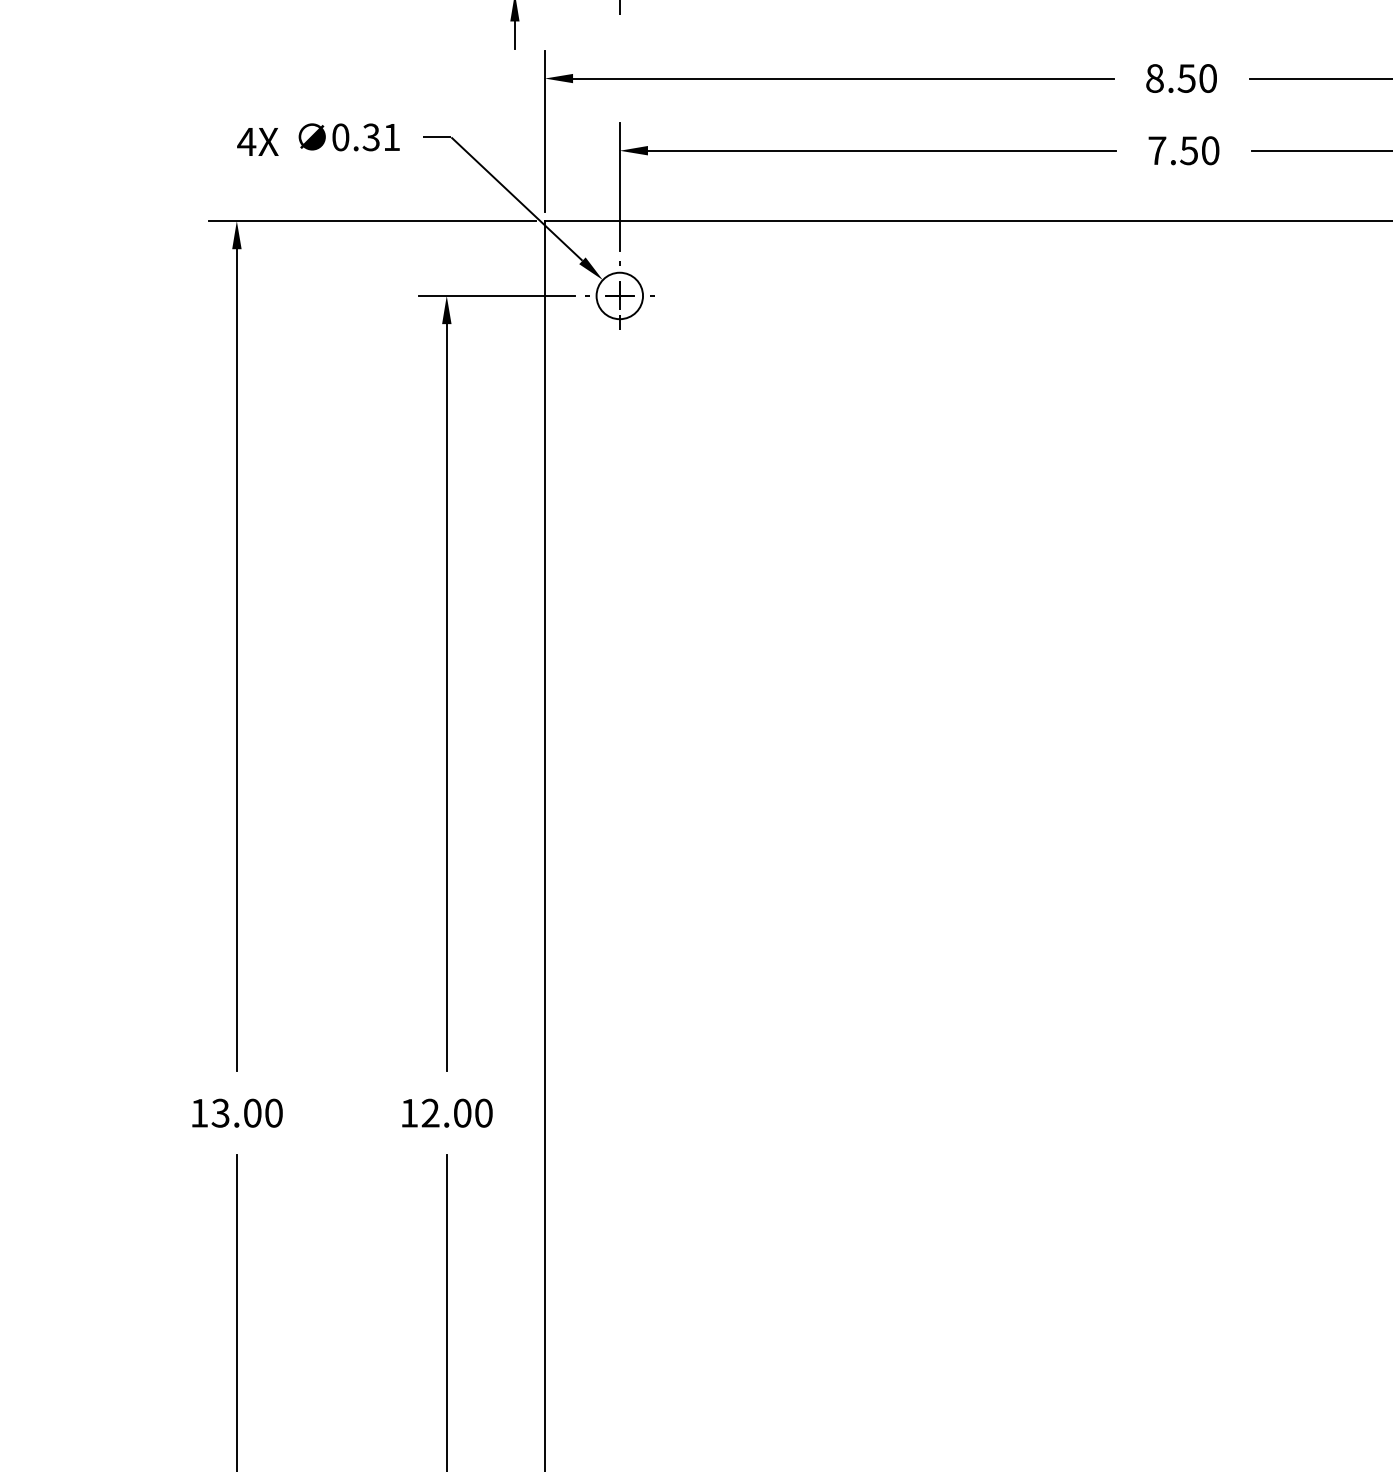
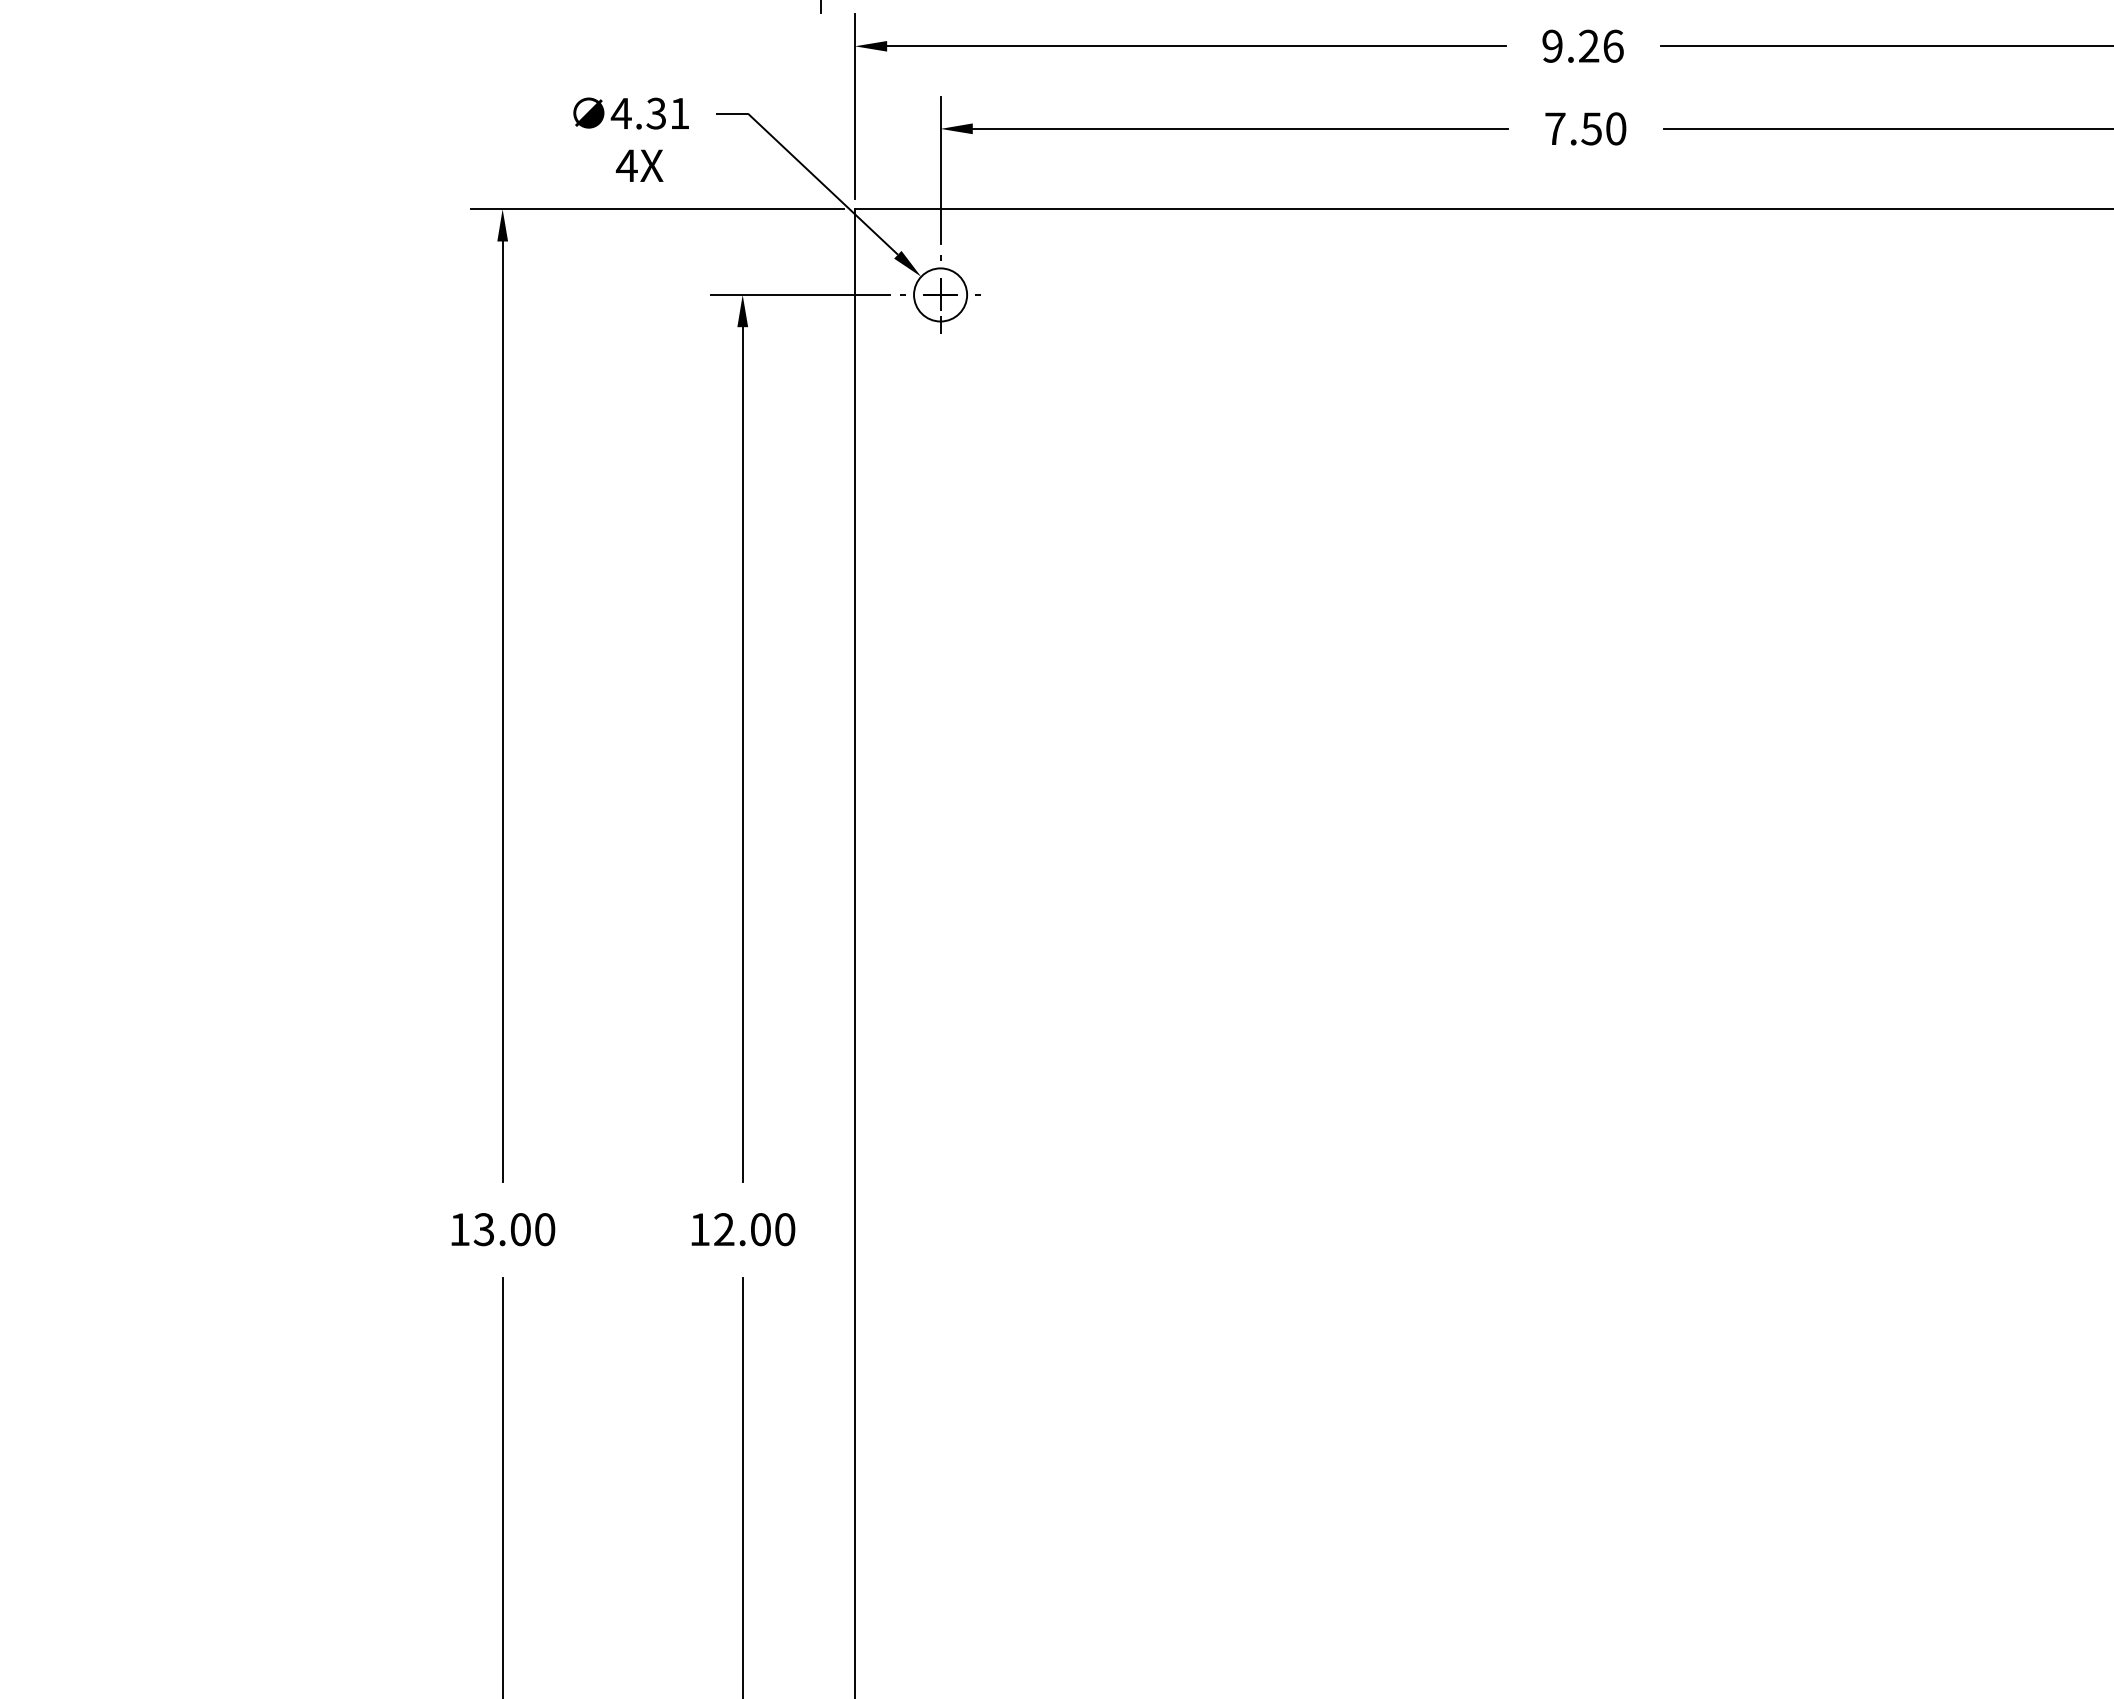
text: (1181, 77) -> (1582, 45), 8.50 -> 9.26
text: (339, 137) -> (620, 113), 0.31 -> 4.31
text: (257, 141) -> (639, 165), moved

